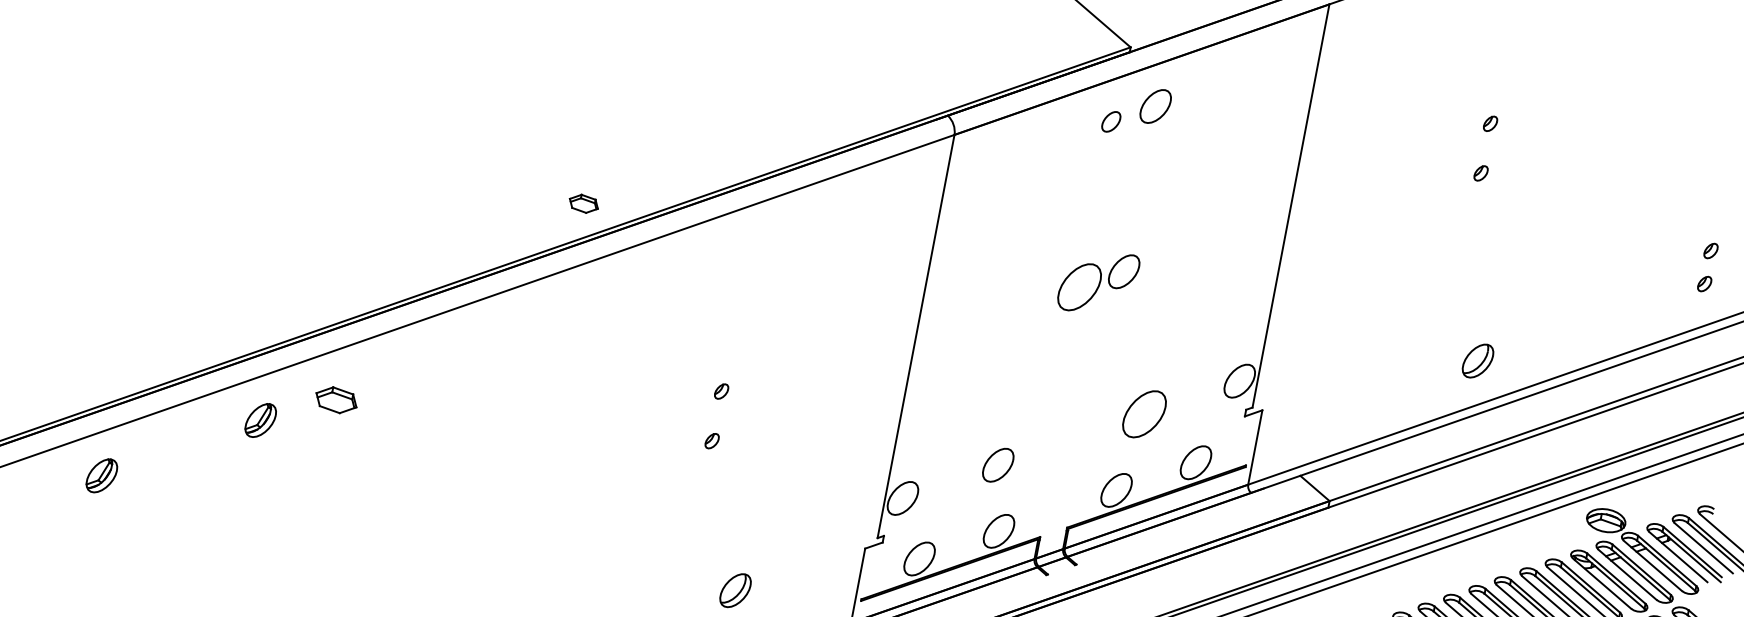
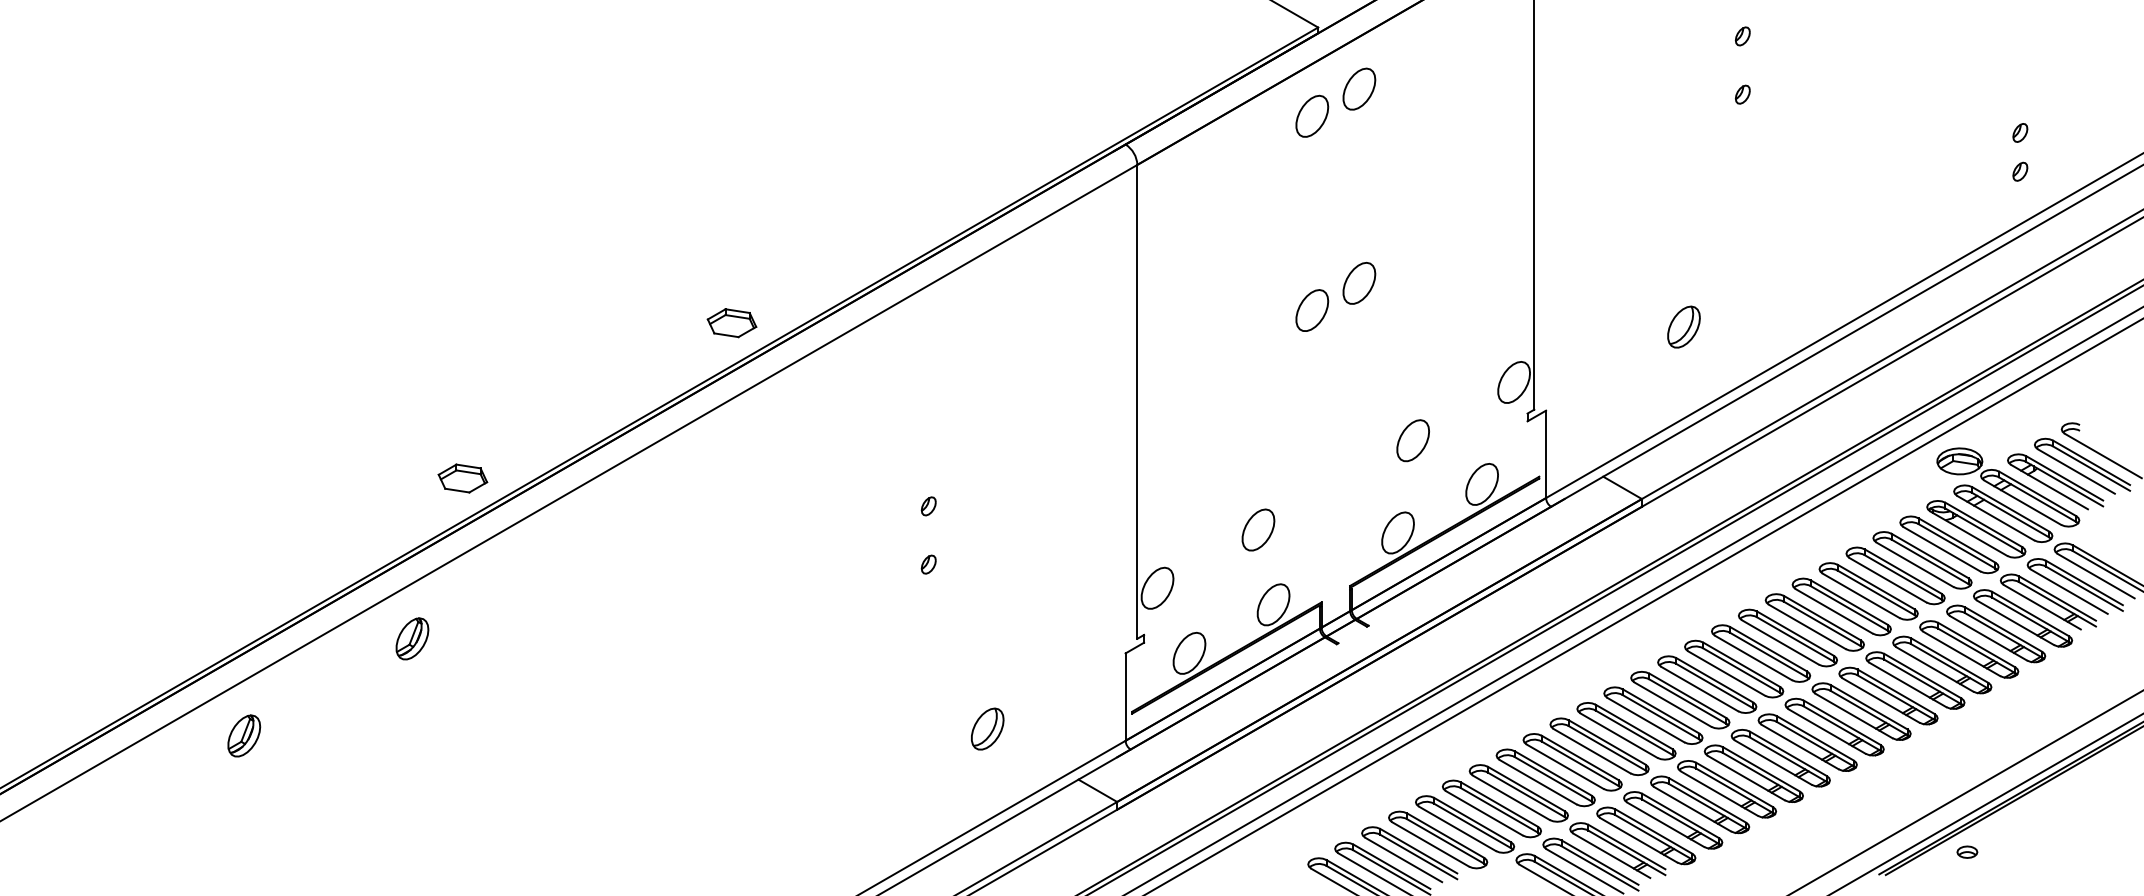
part: (1111, 121) -> (1312, 115), size x1.67
part: (583, 203) -> (731, 323), size x1.43
part: (1079, 287) -> (1312, 310), size x0.71
part: (1477, 360) -> (1683, 326), moved
part: (336, 400) -> (462, 478), moved
part: (1143, 414) -> (1412, 440), size x0.71

